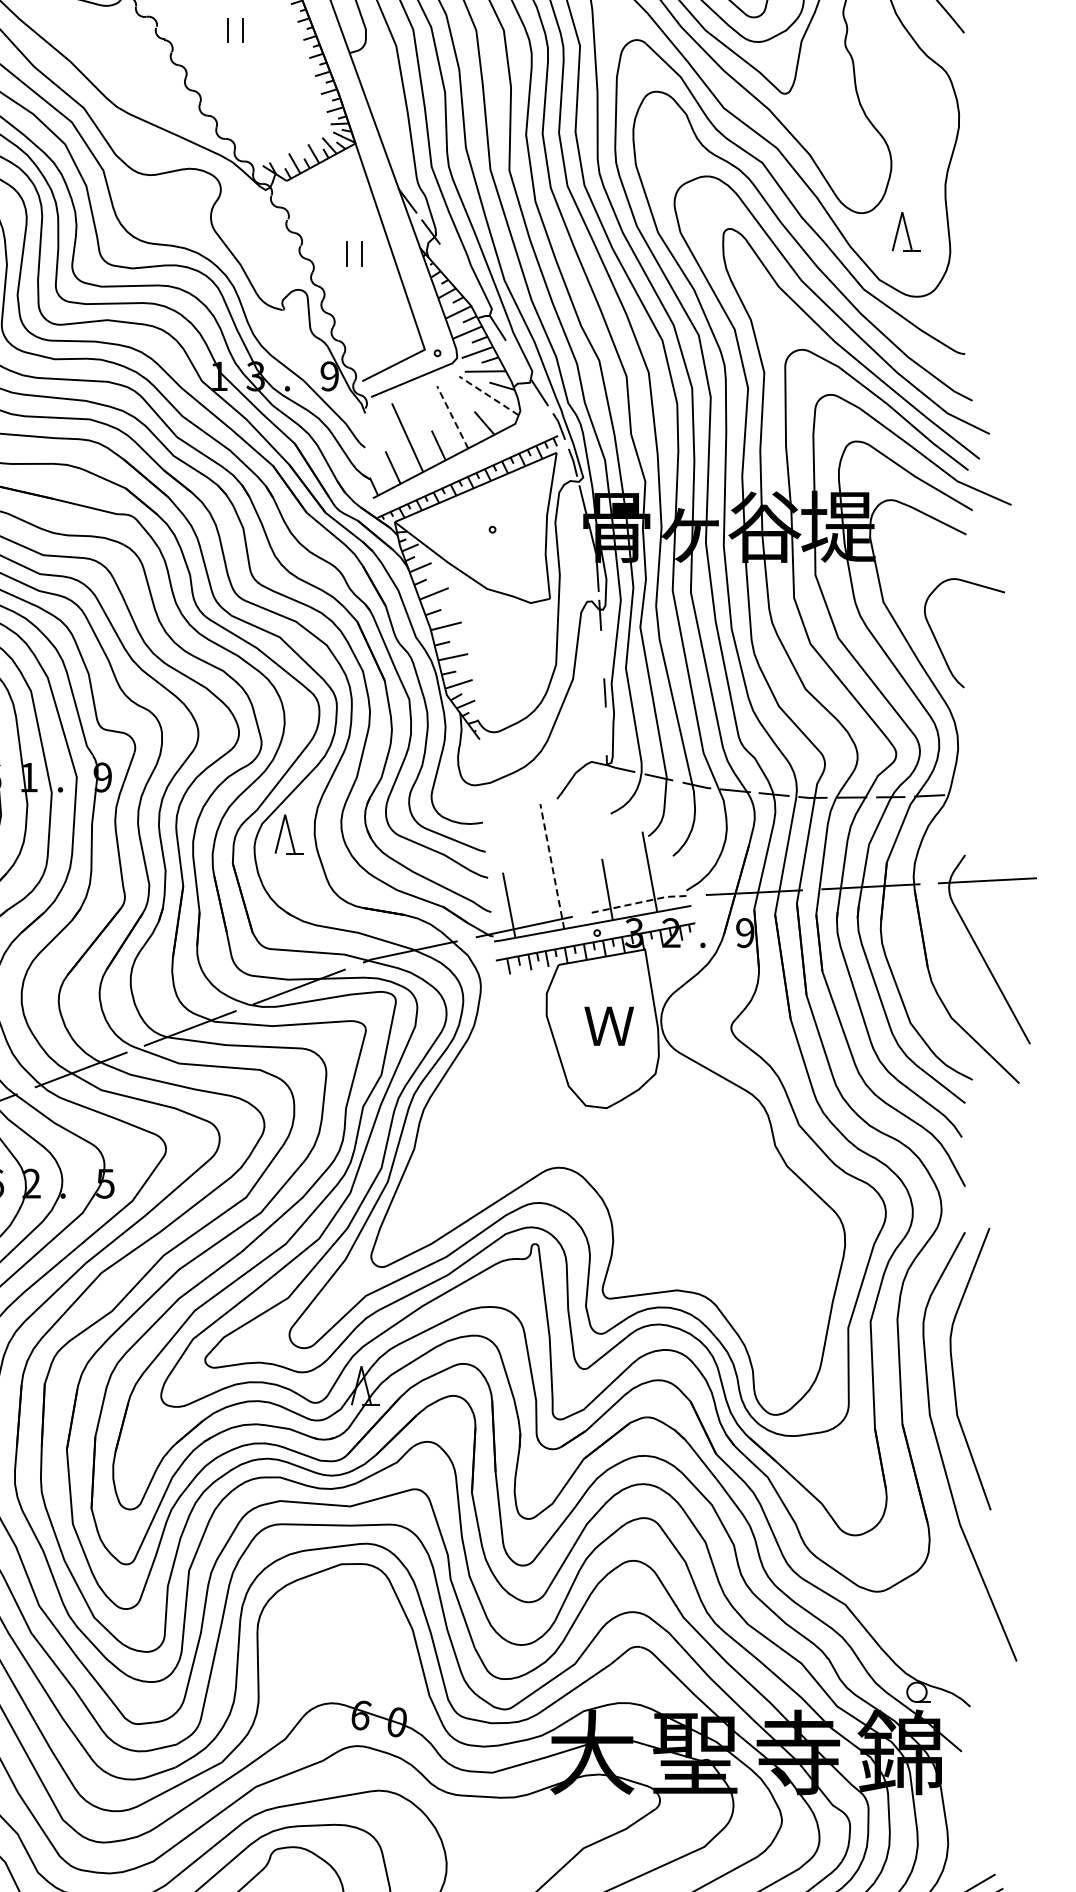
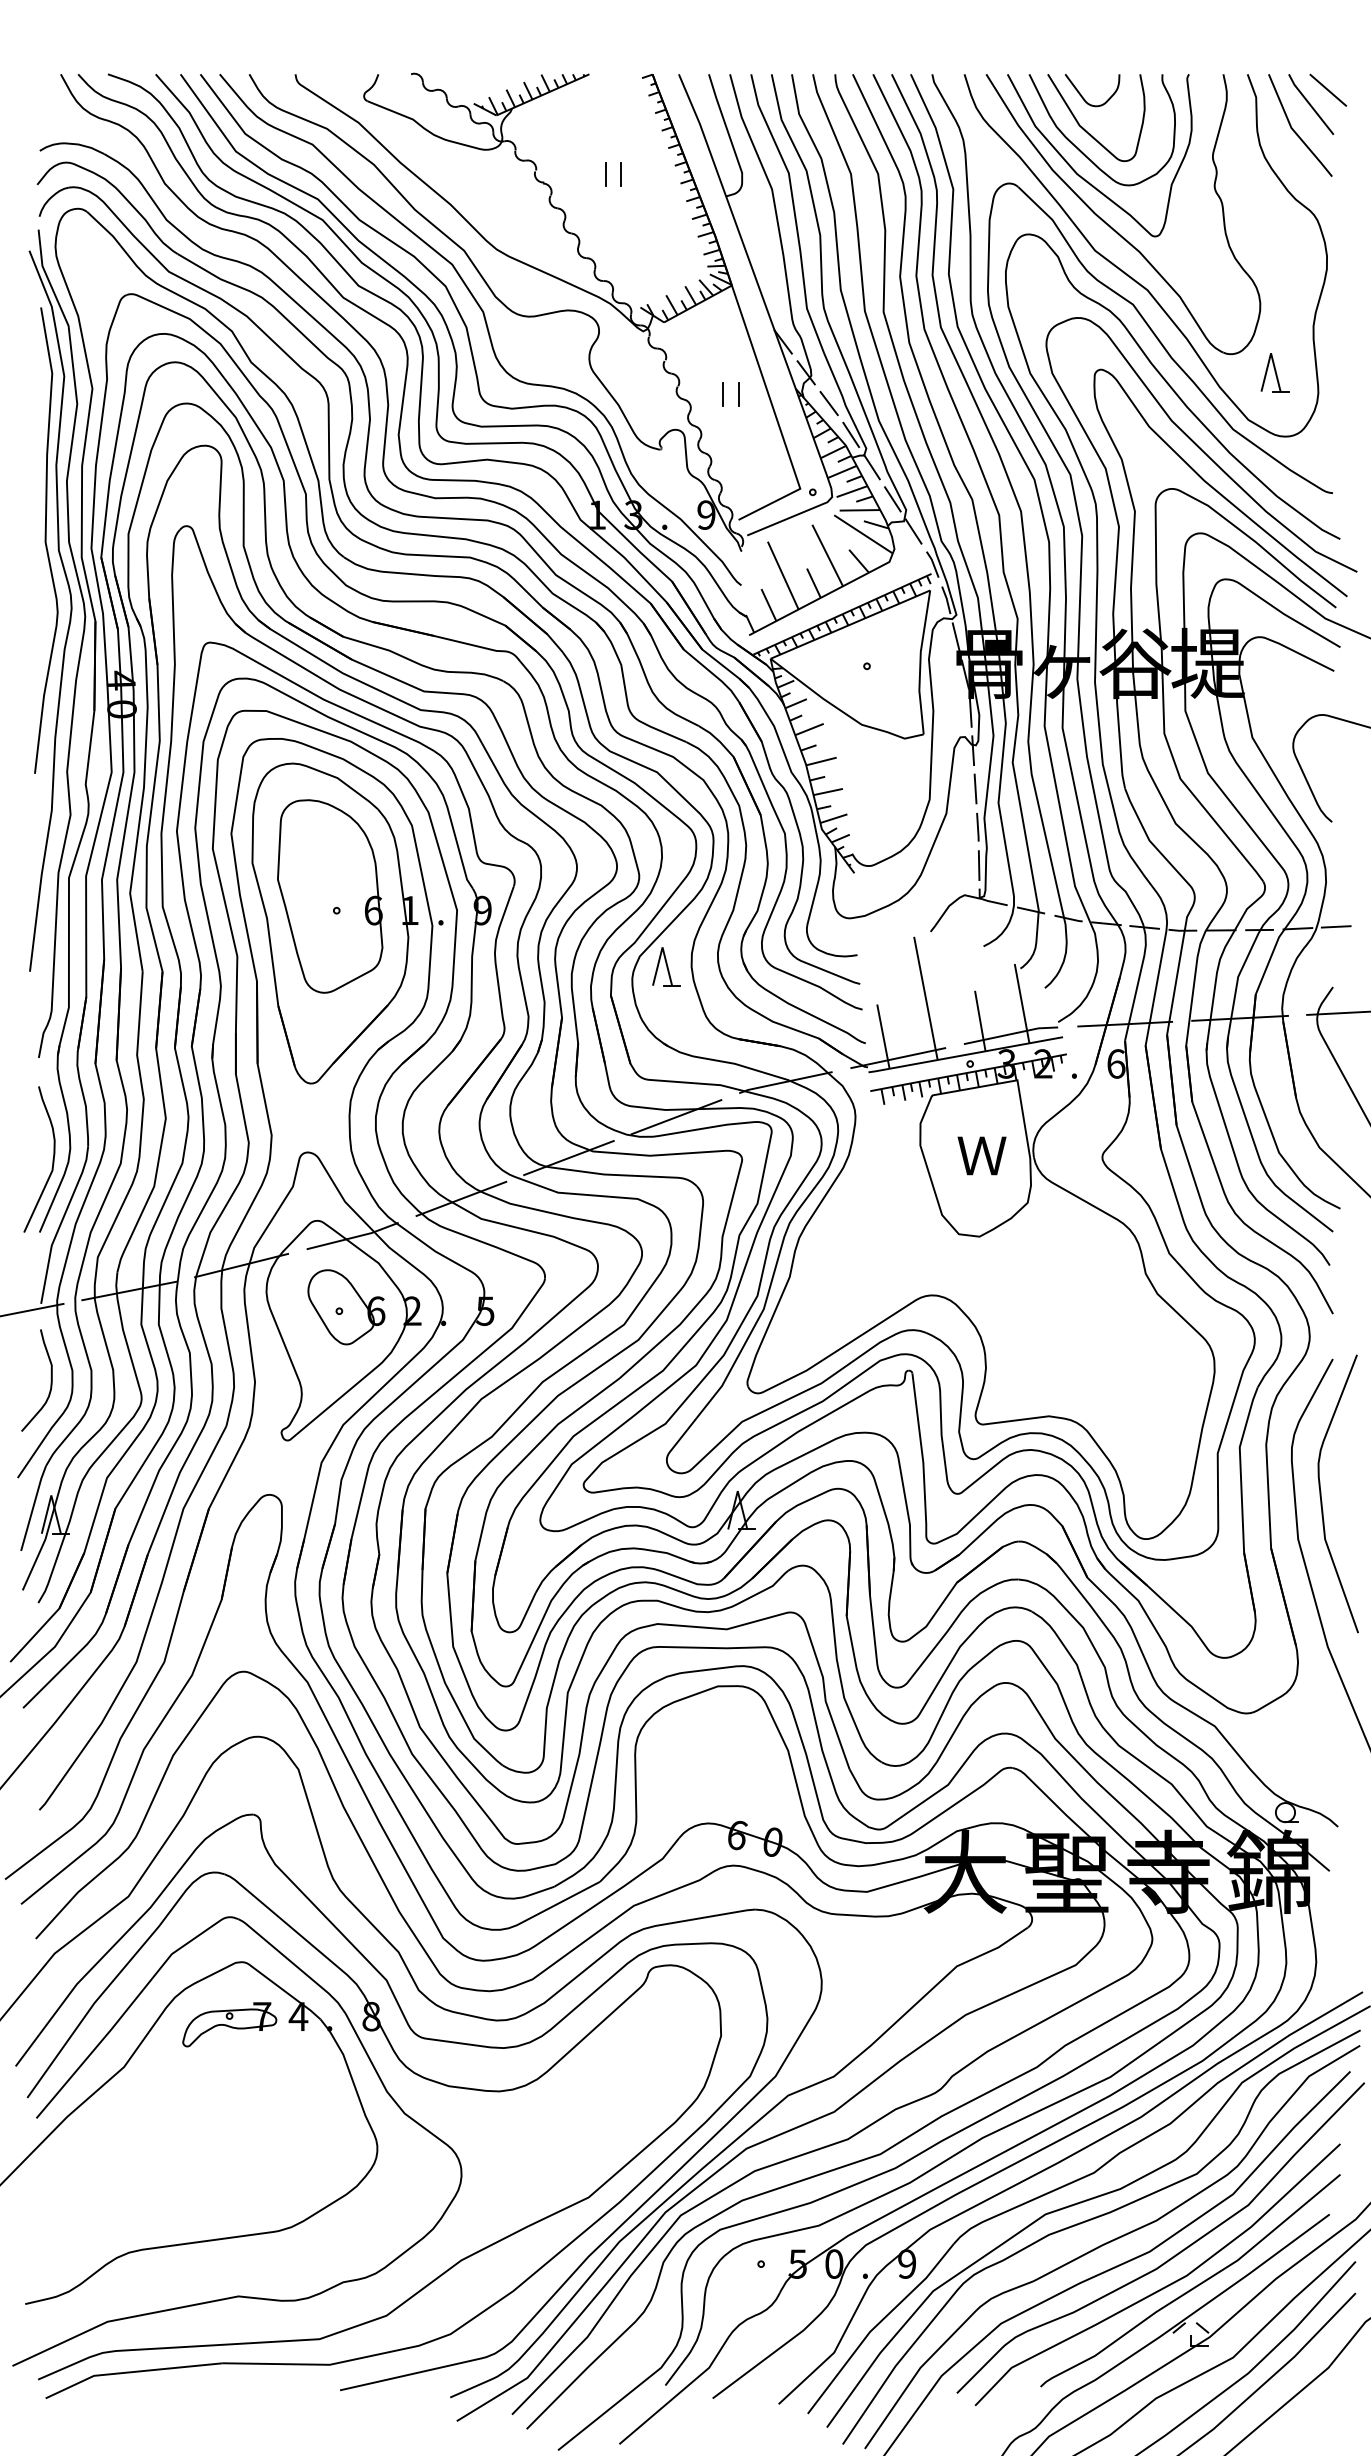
line: (453, 263) -> (828, 403), added
line: (475, 294) -> (850, 434), added
line: (518, 360) -> (892, 499), added
line: (489, 396) -> (863, 534), dashed -> solid
line: (452, 417) -> (827, 555), dashed -> solid
line: (602, 653) -> (975, 788), added
line: (605, 731) -> (978, 865), added
line: (967, 793) -> (1335, 926), added
line: (551, 866) -> (925, 998), dashed -> solid
line: (639, 903) -> (1011, 1034), dashed -> solid
text: (745, 932) -> (1116, 1063), 9 -> 6

